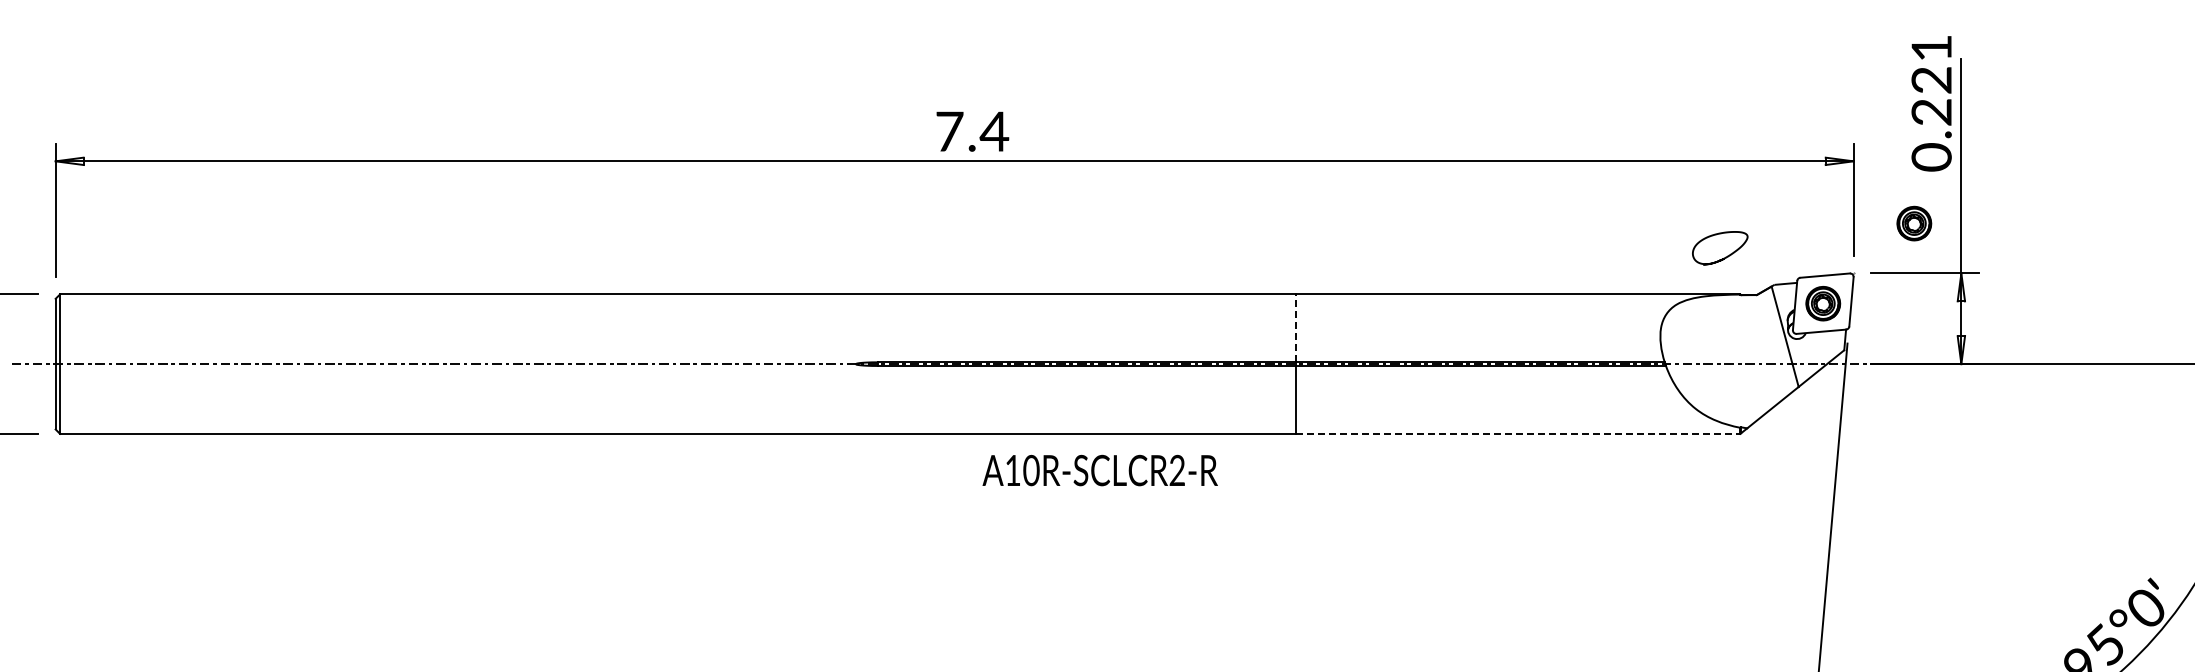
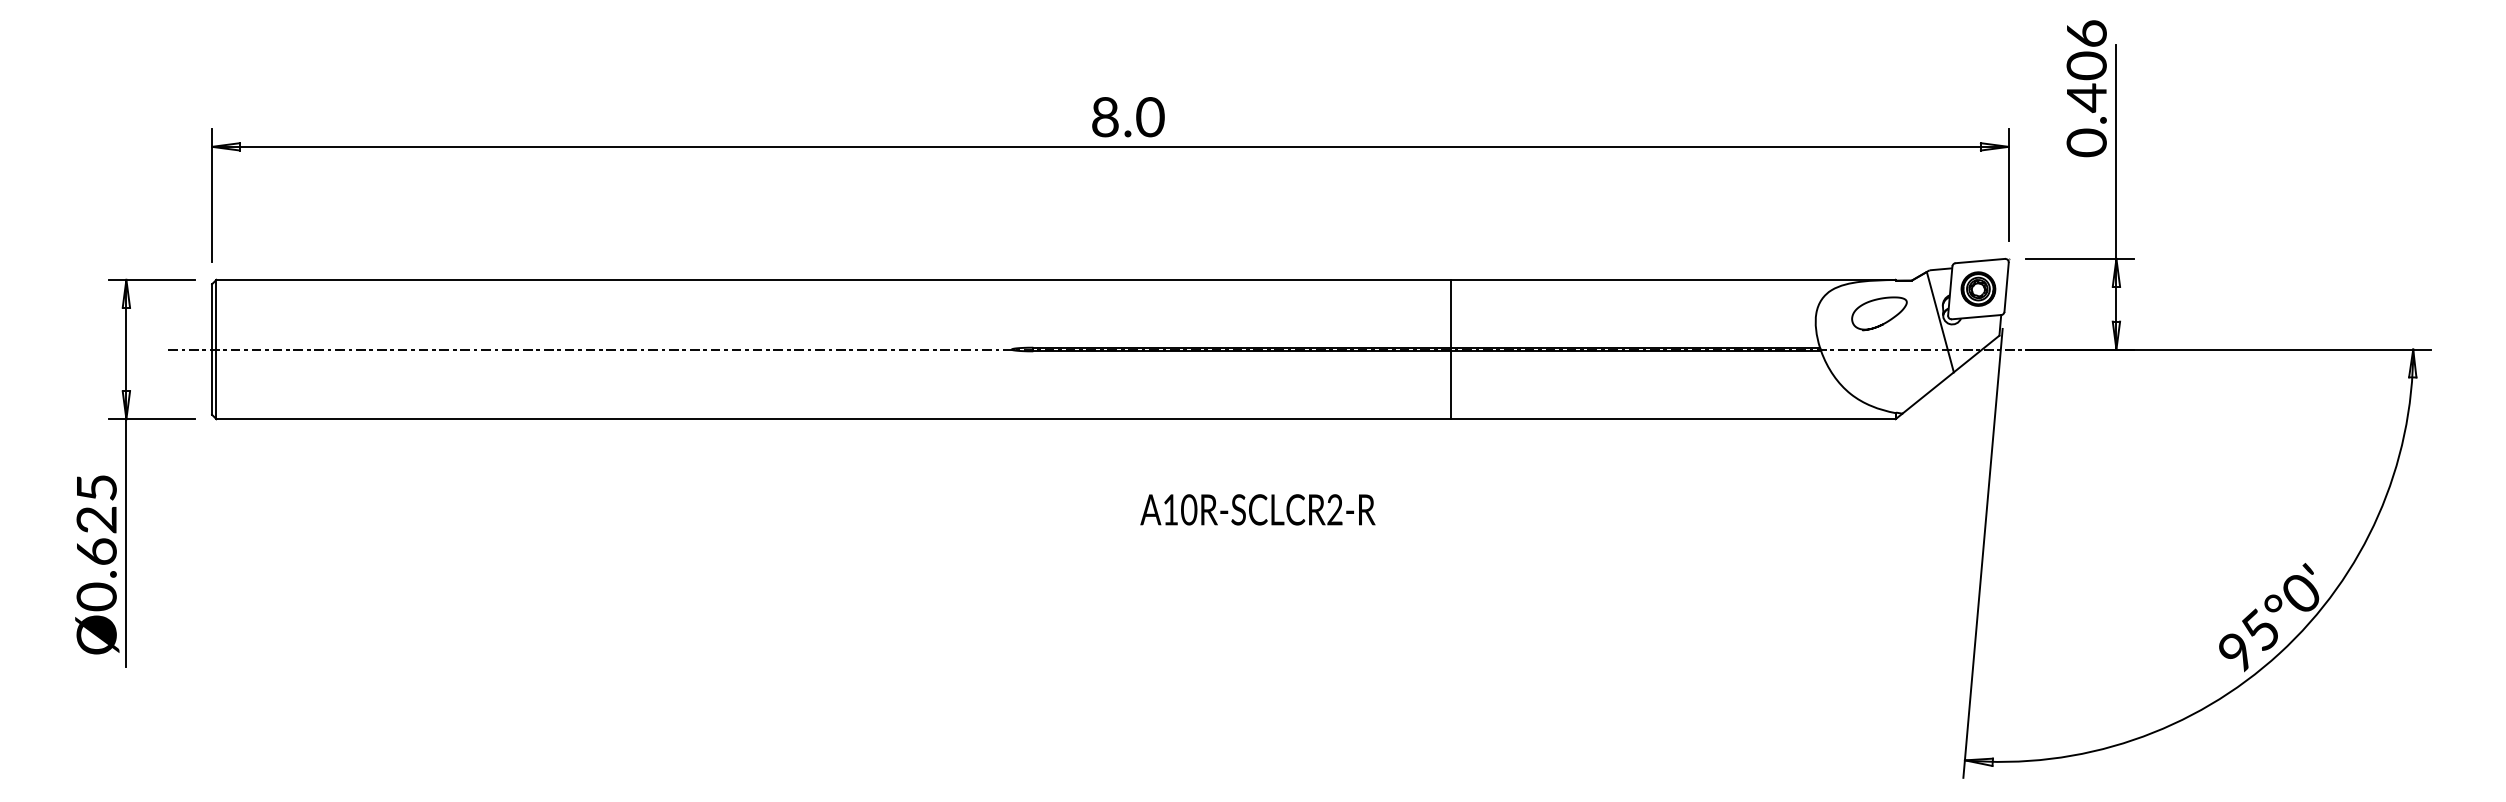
text: (1931, 80) -> (2086, 66), 0.221 -> 0.406
text: (972, 131) -> (1128, 117), 7.4 -> 8.0
part: (1914, 223) -> (2069, 208), removed
curve: (1726, 256) -> (1885, 321), moved
line: (1295, 328) -> (1451, 313), dashed -> solid
line: (1518, 434) -> (1673, 419), dashed -> solid
text: (1099, 470) -> (1257, 509), moved

